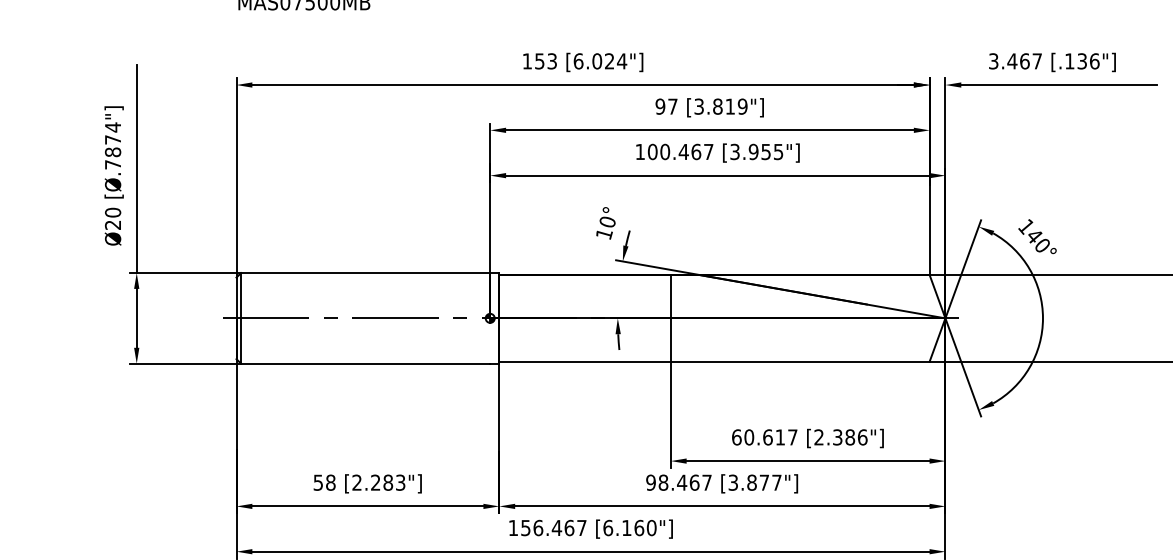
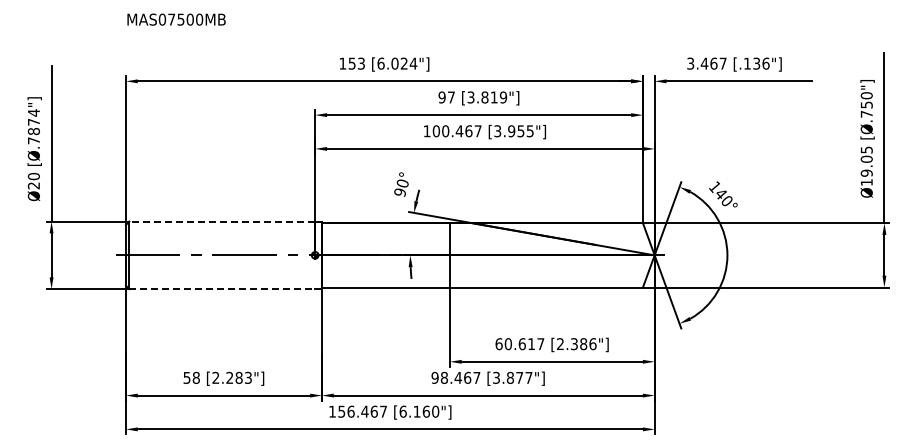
text: (604, 234) -> (400, 192), 10° -> 90°
line: (365, 272) -> (222, 221), solid -> dashed
line: (365, 364) -> (222, 289), solid -> dashed

